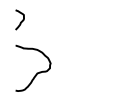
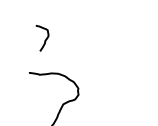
curve: (21, 20) -> (45, 37), moved

